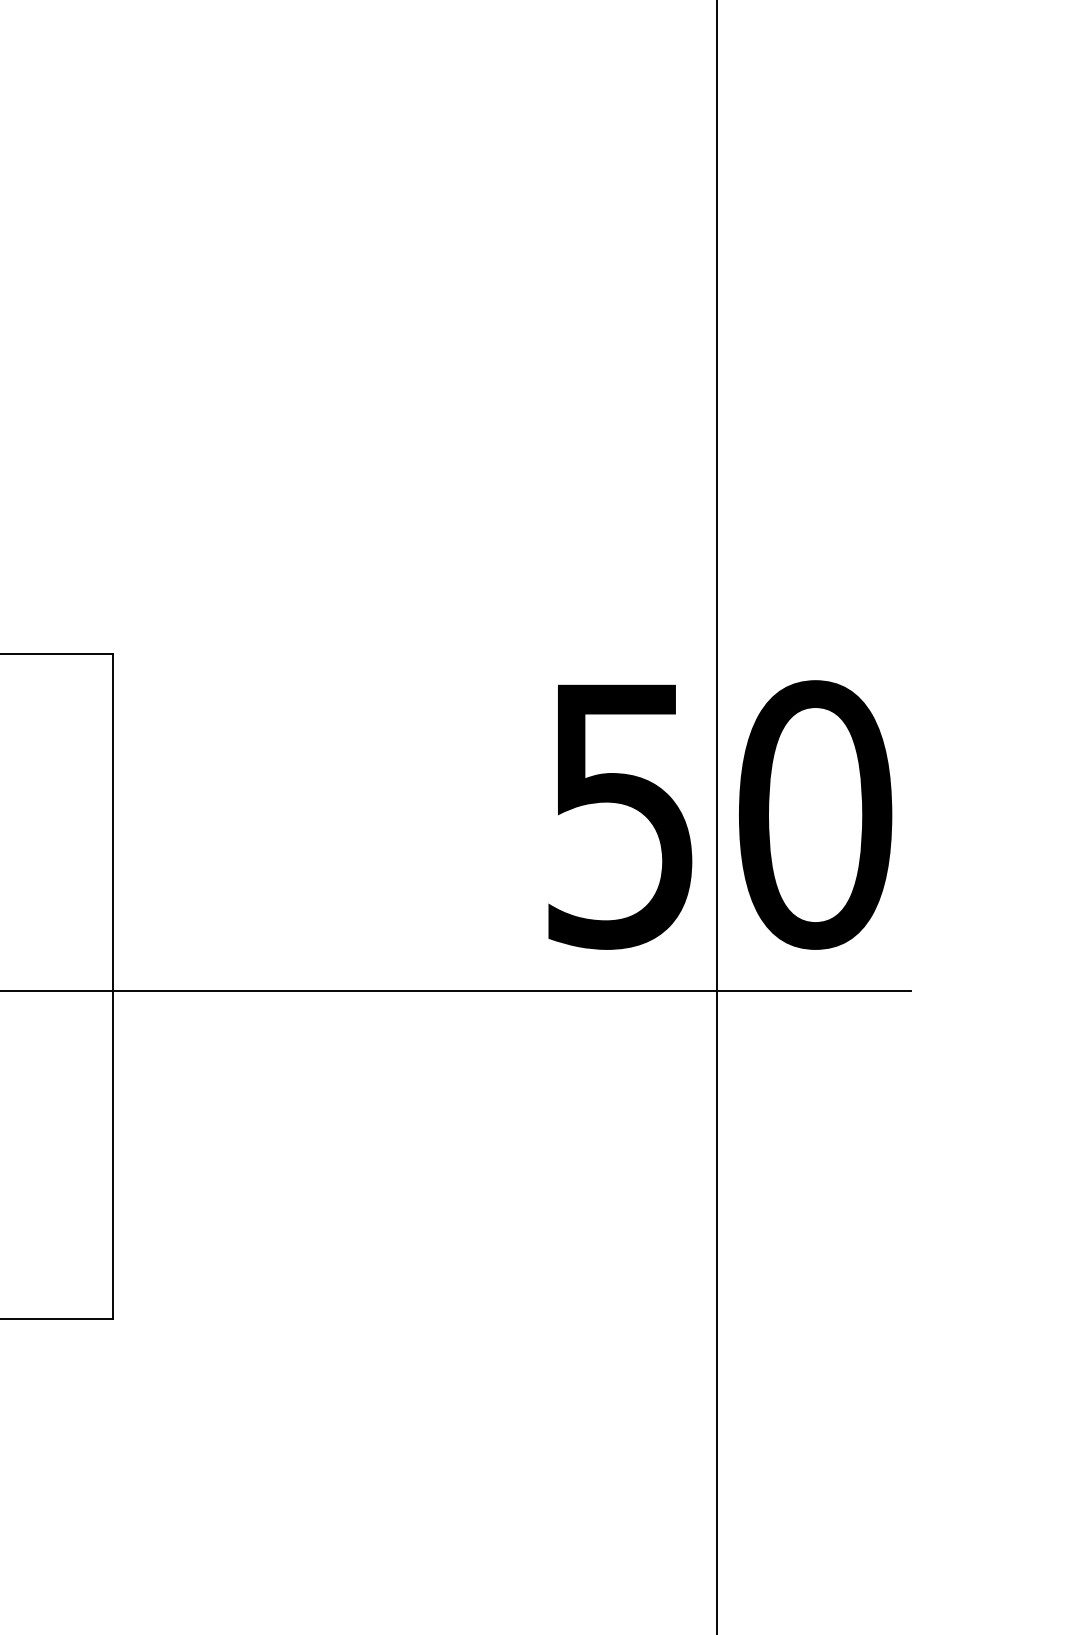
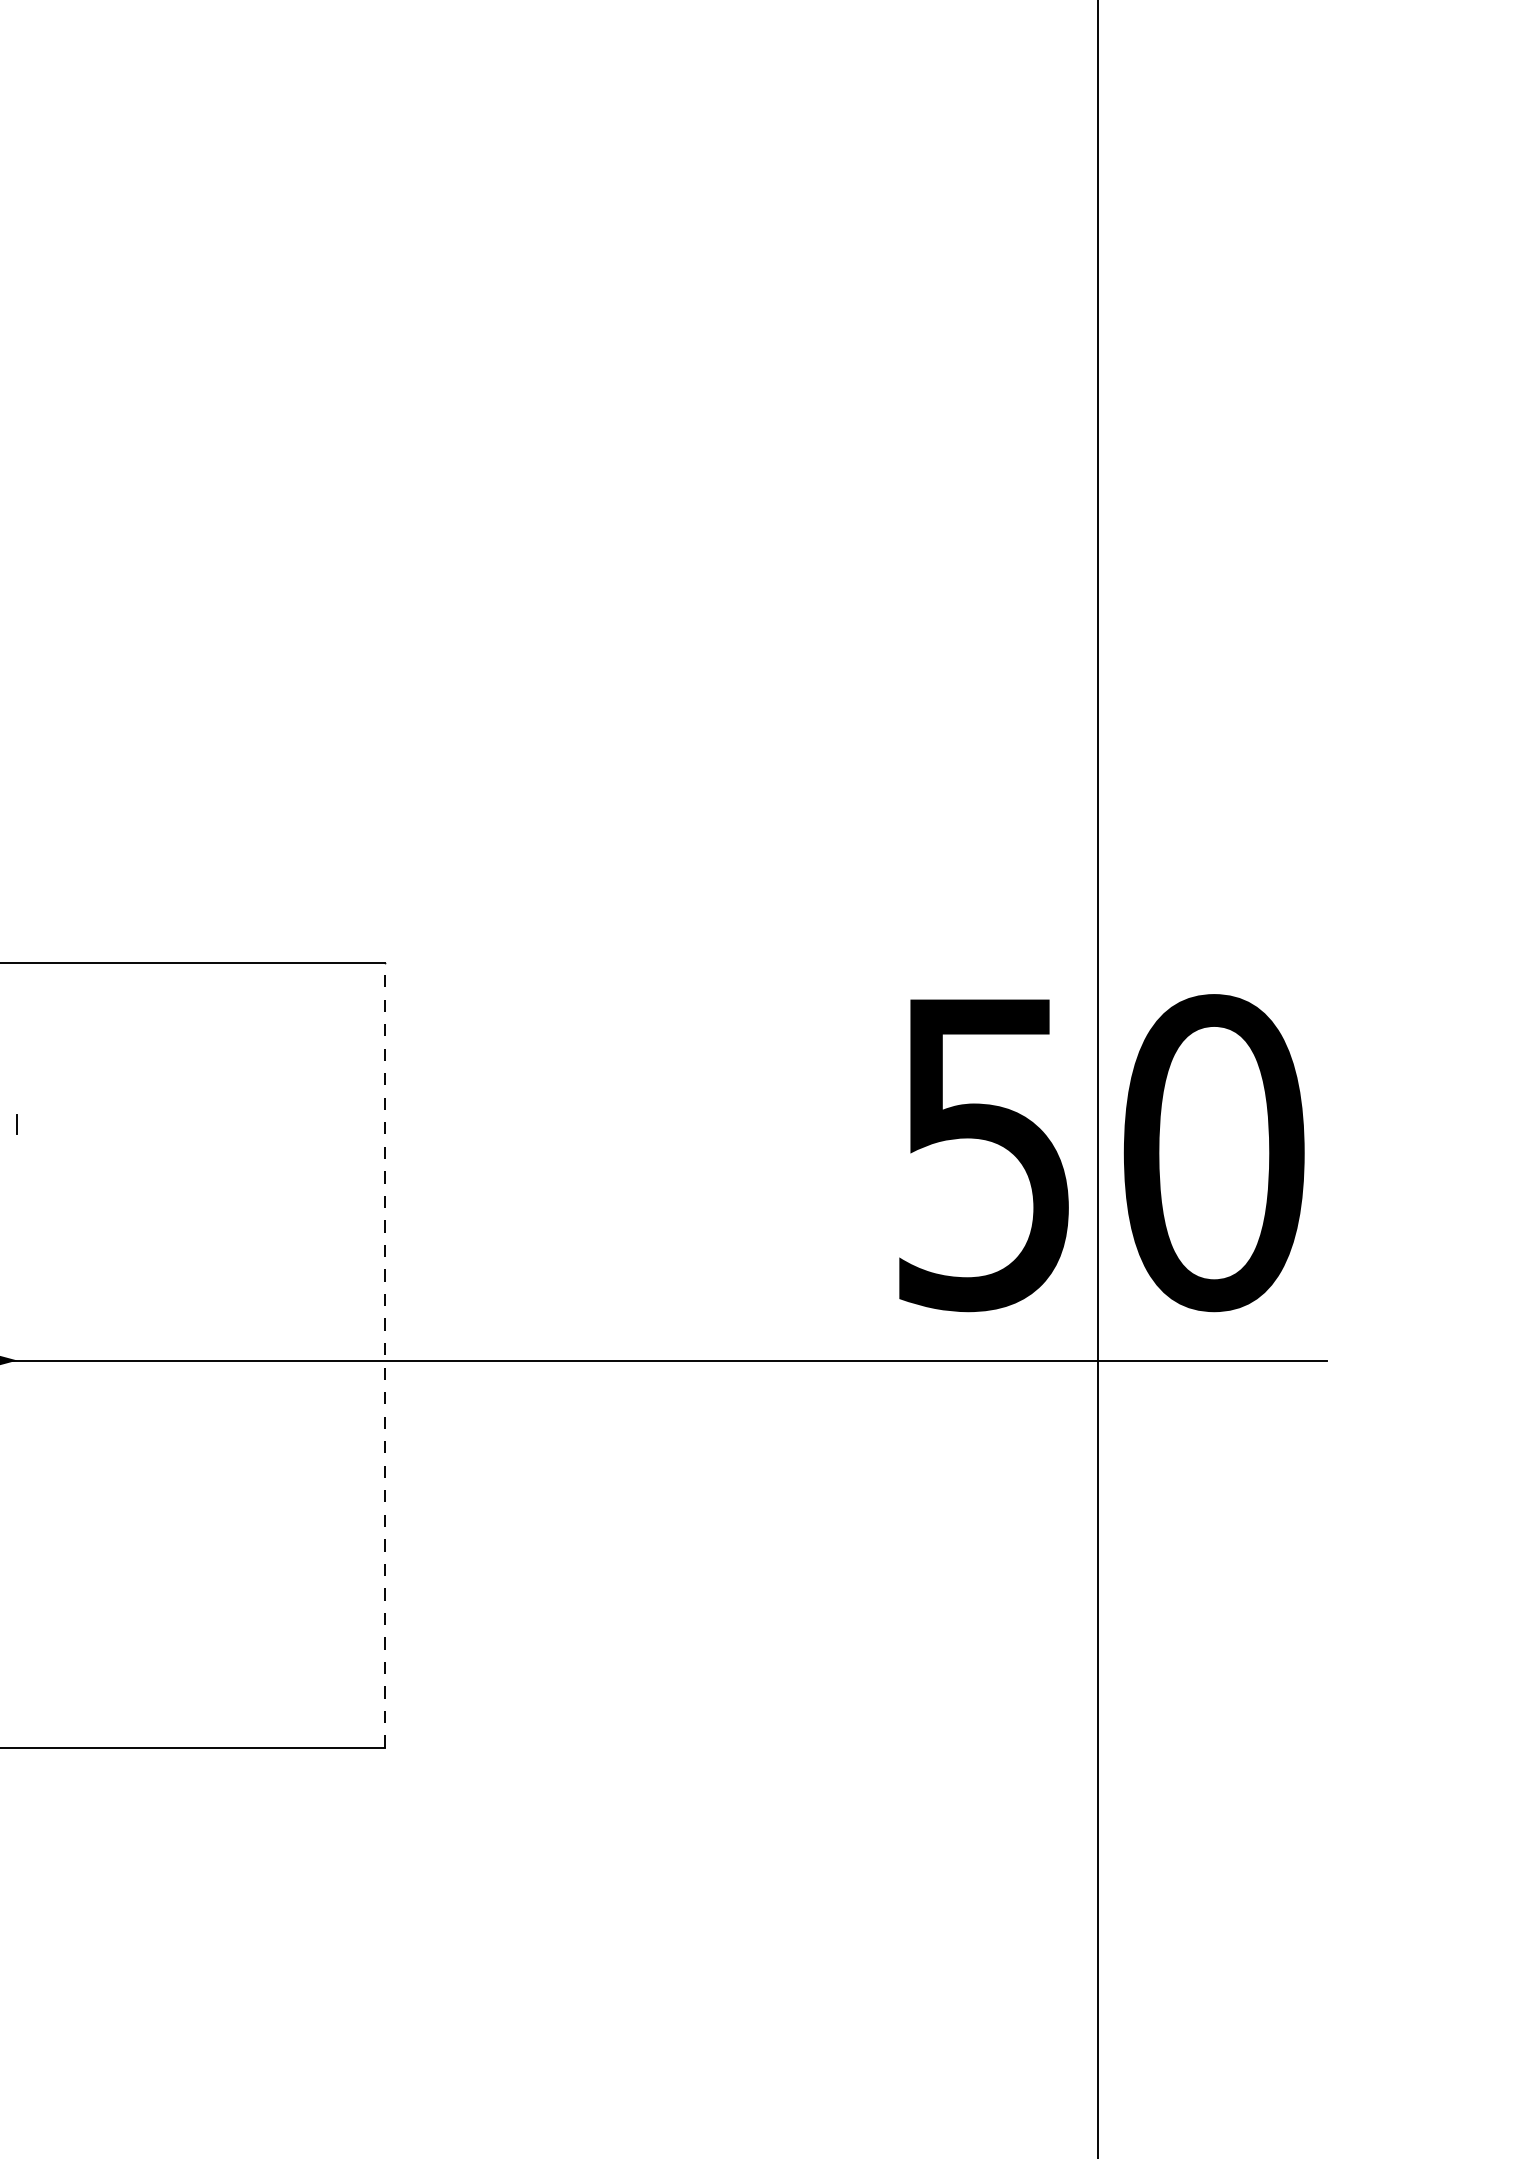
line: (112, 985) -> (385, 1354), solid -> dashed

